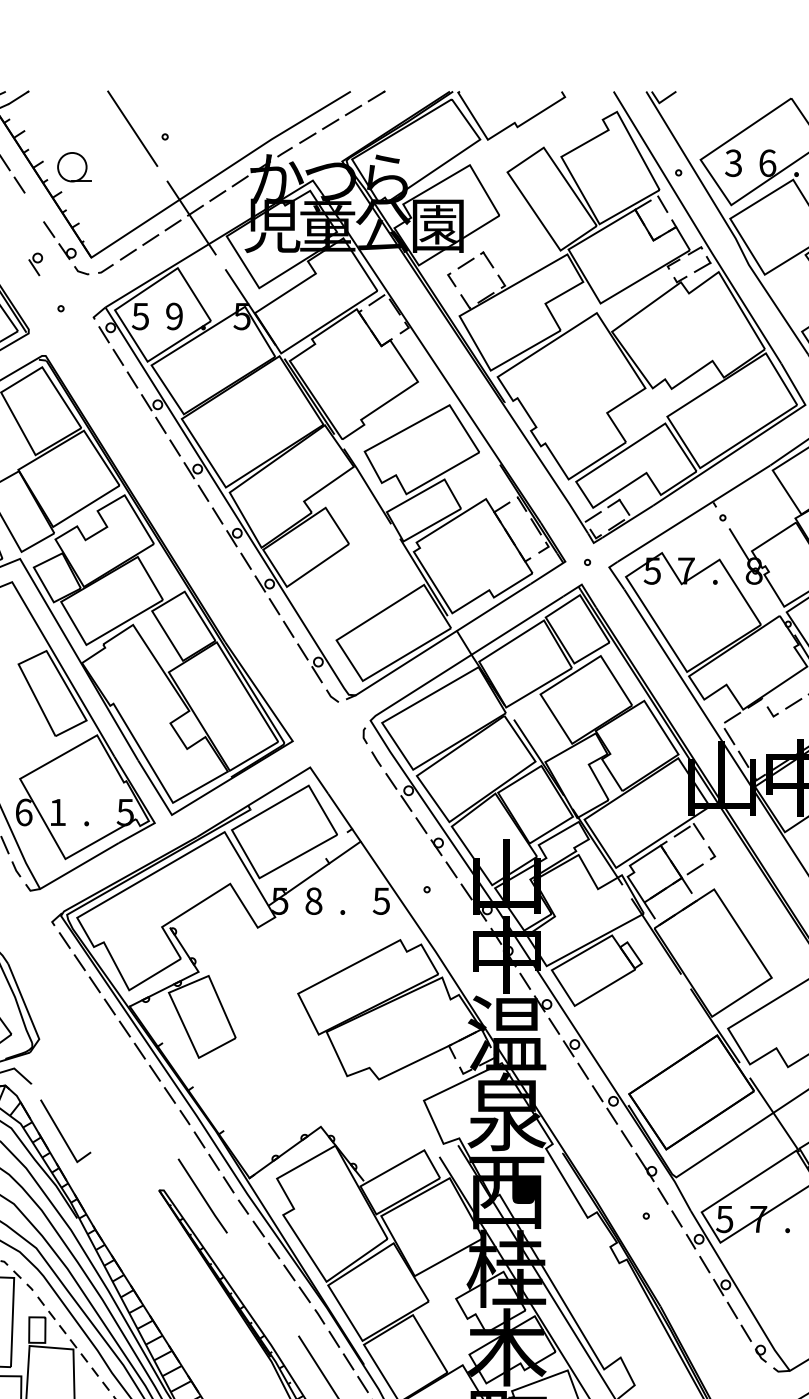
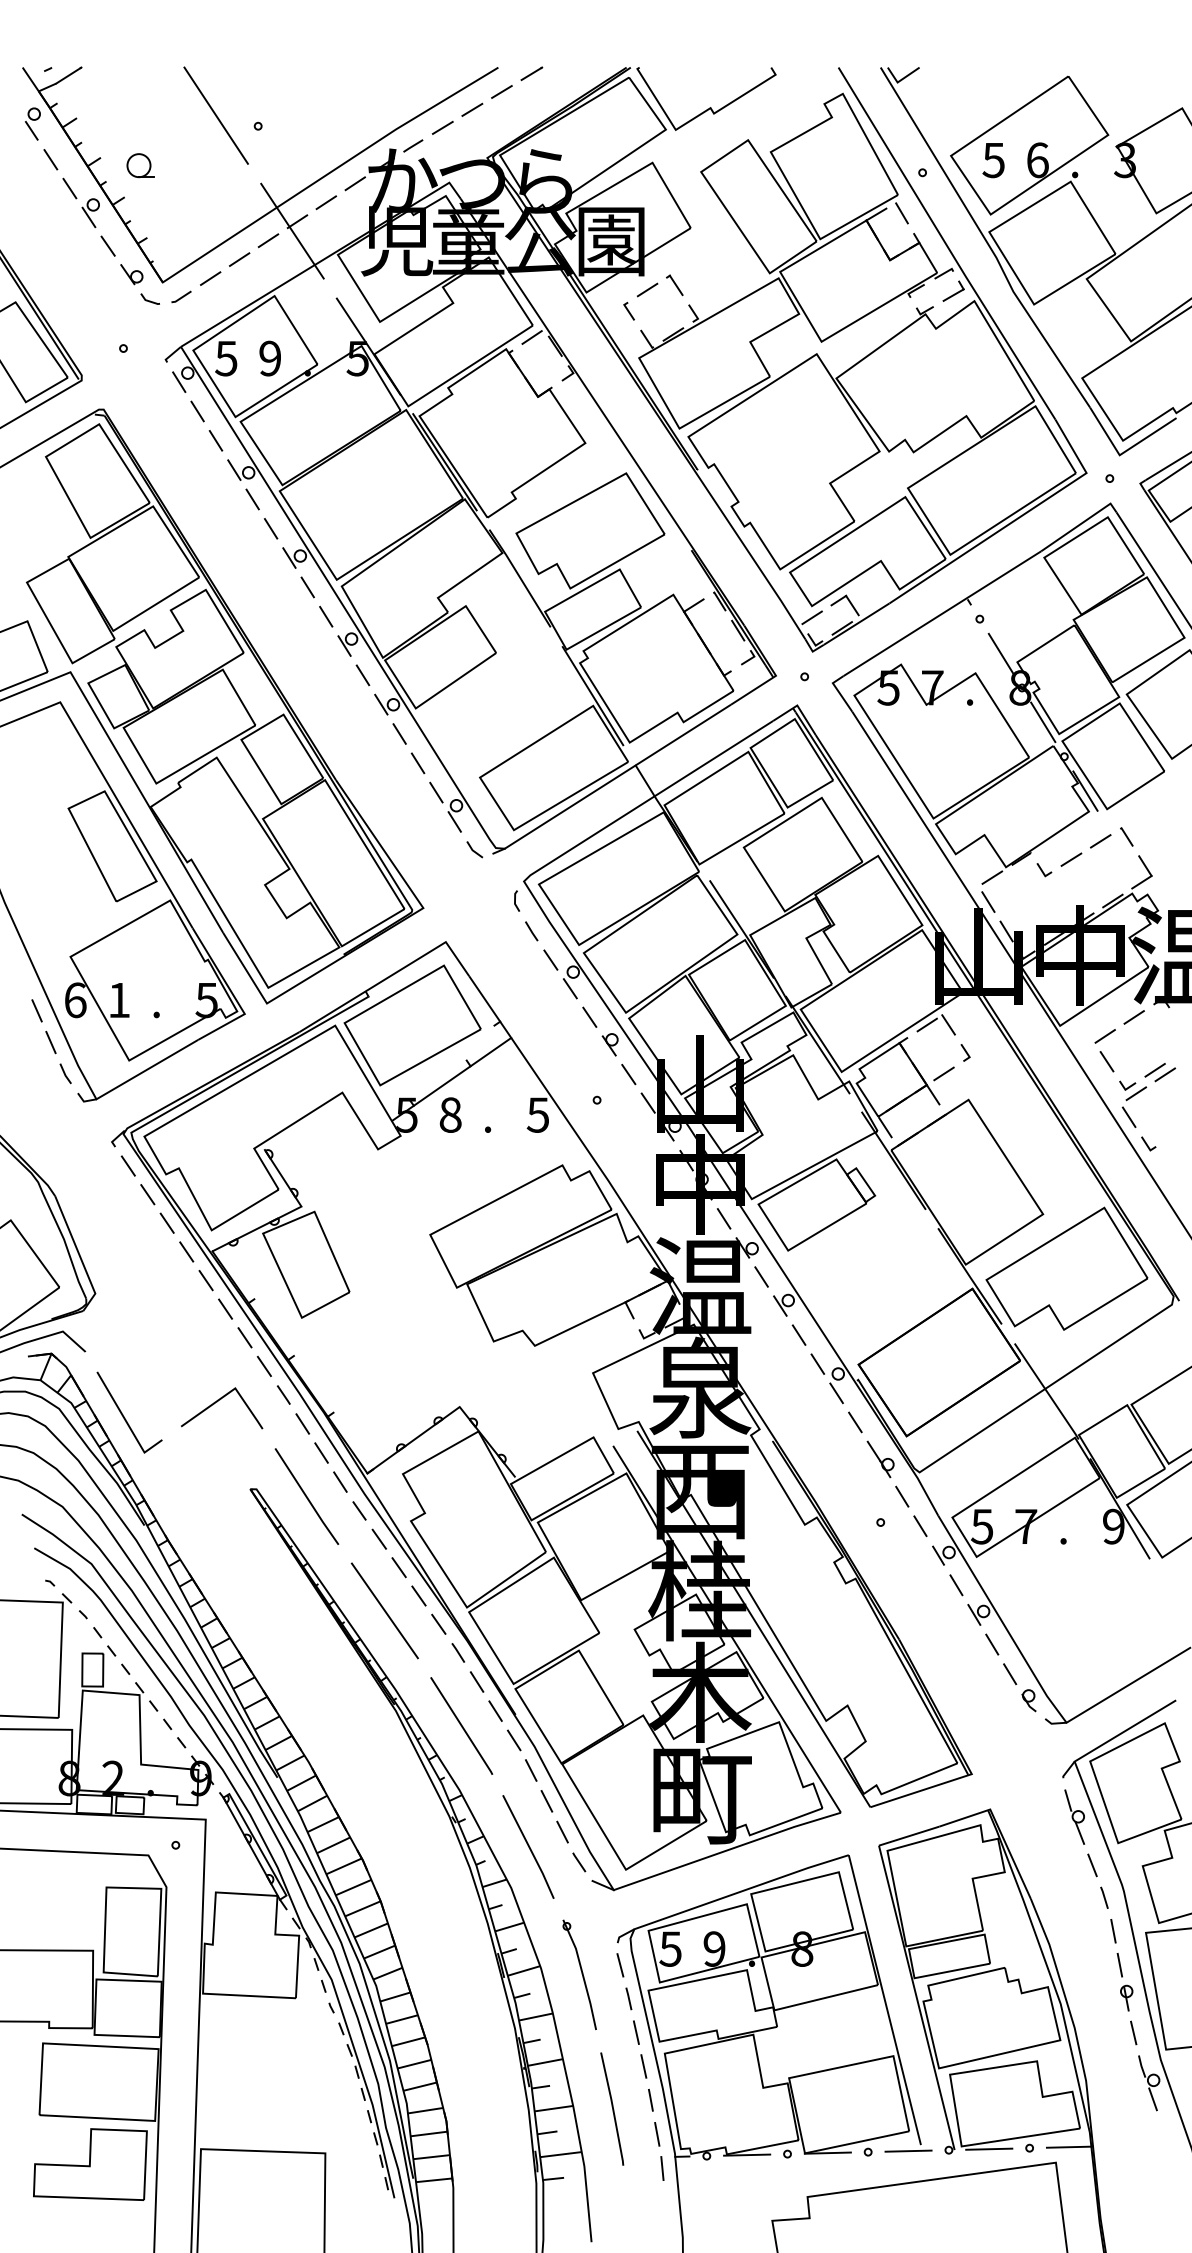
text: (733, 163) -> (993, 160), 3 -> 5
part: (74, 167) -> (140, 165), size x0.62
part: (35, 264) -> (90, 213), moved
line: (772, 597) -> (1043, 722), added
line: (133, 1123) -> (217, 1402), added
line: (262, 1284) -> (384, 1610), added

